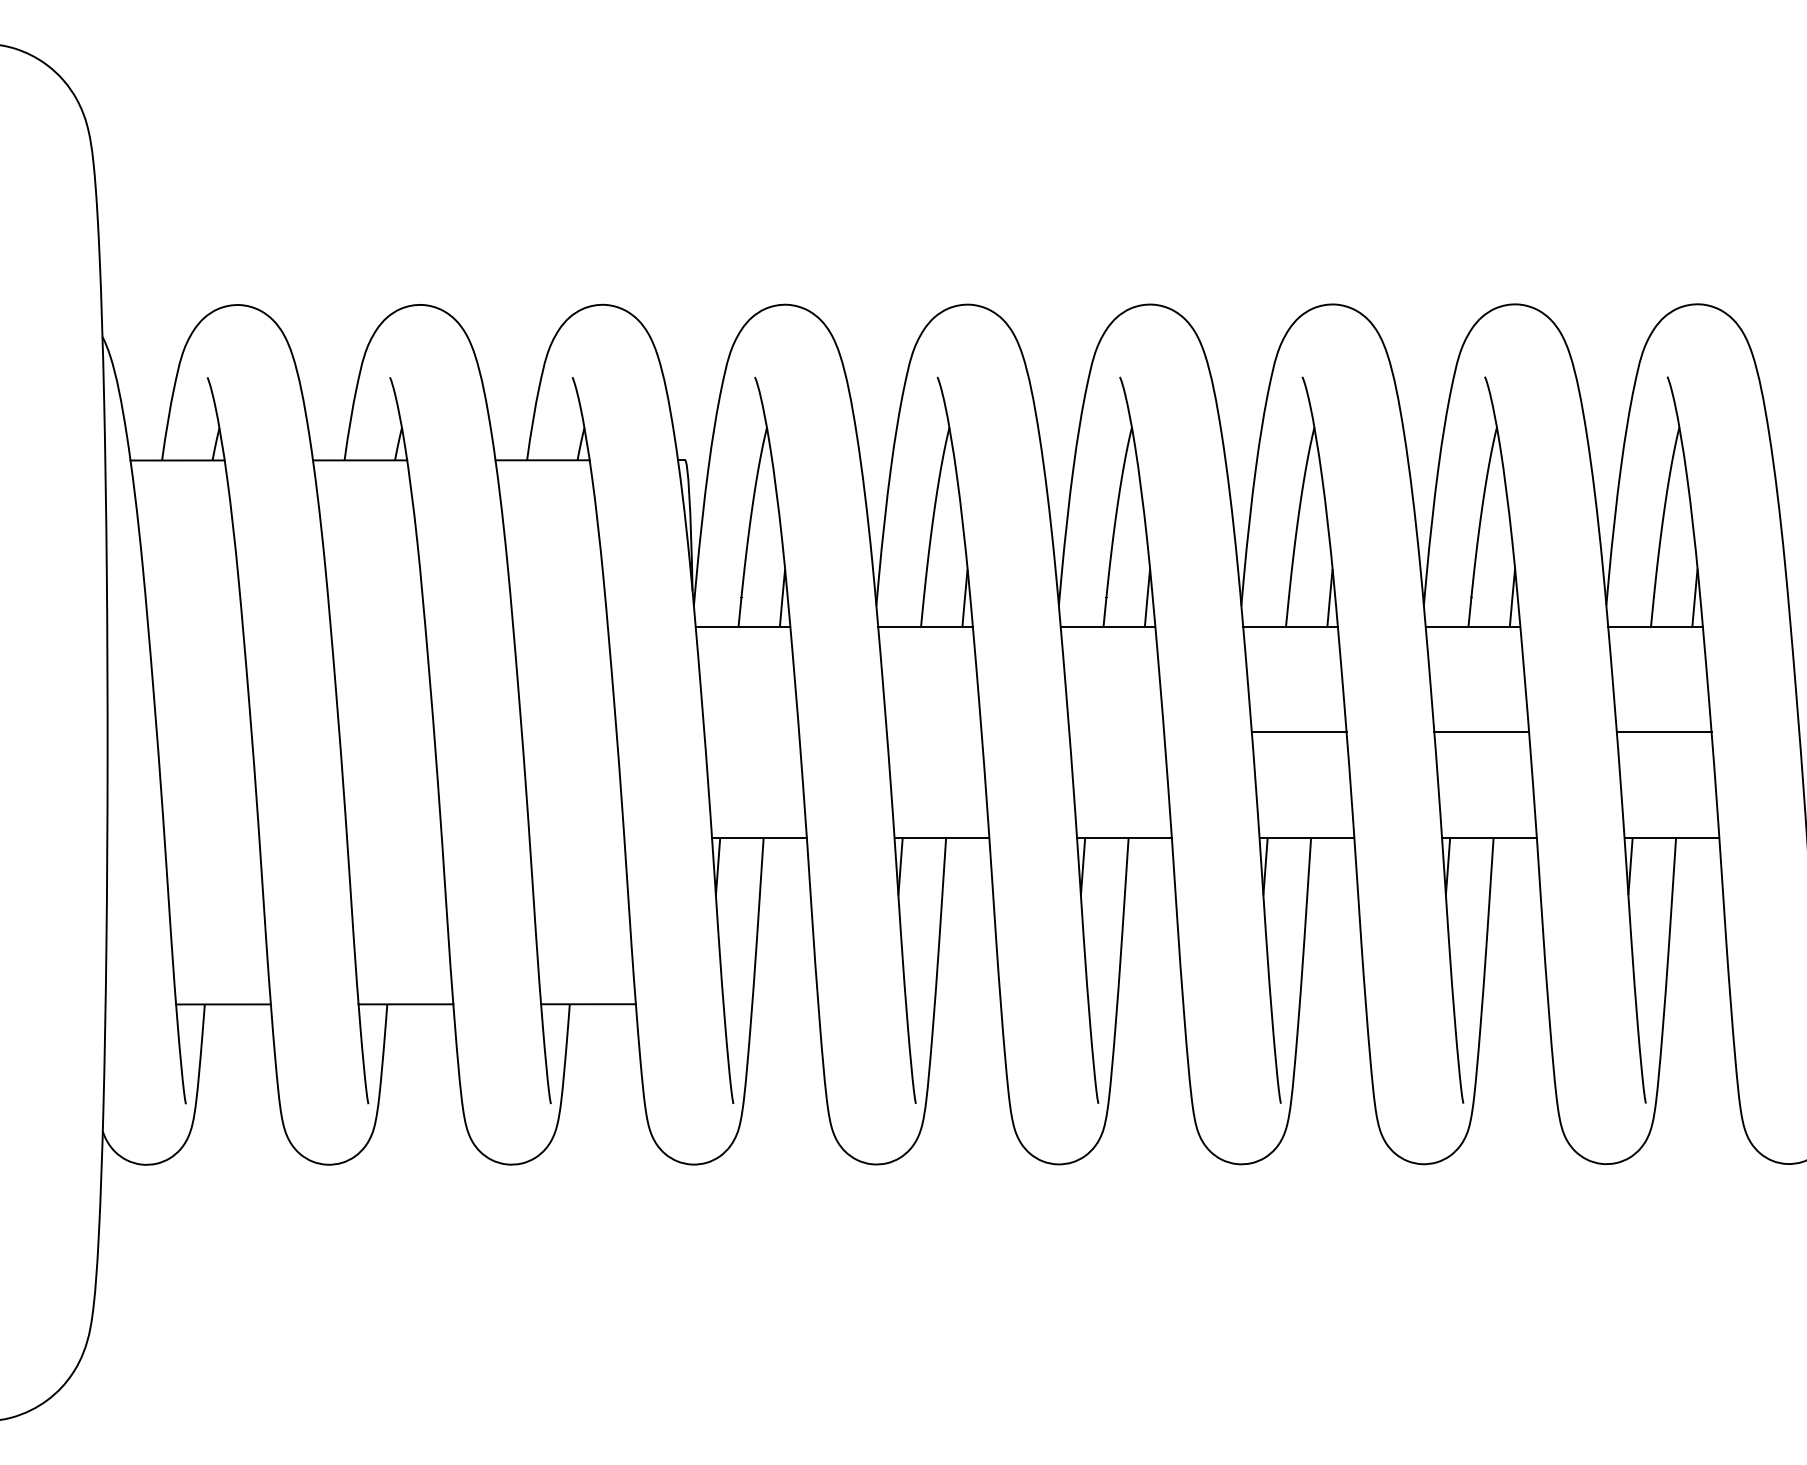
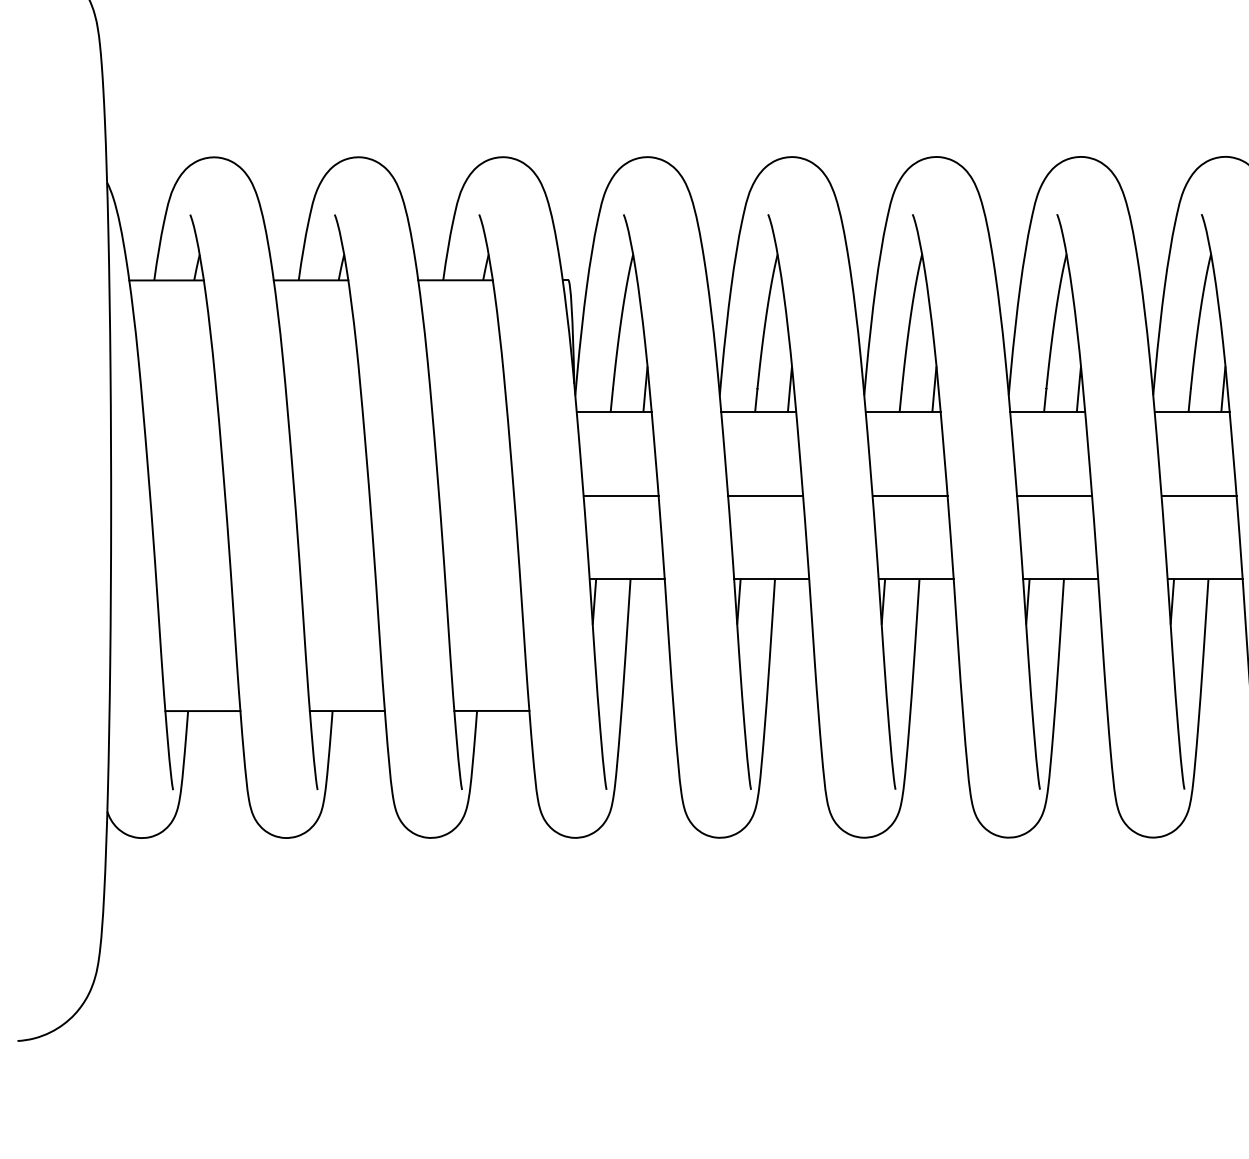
line: (751, 732) -> (620, 495), added
line: (933, 732) -> (765, 495), added
line: (1116, 732) -> (909, 495), added

